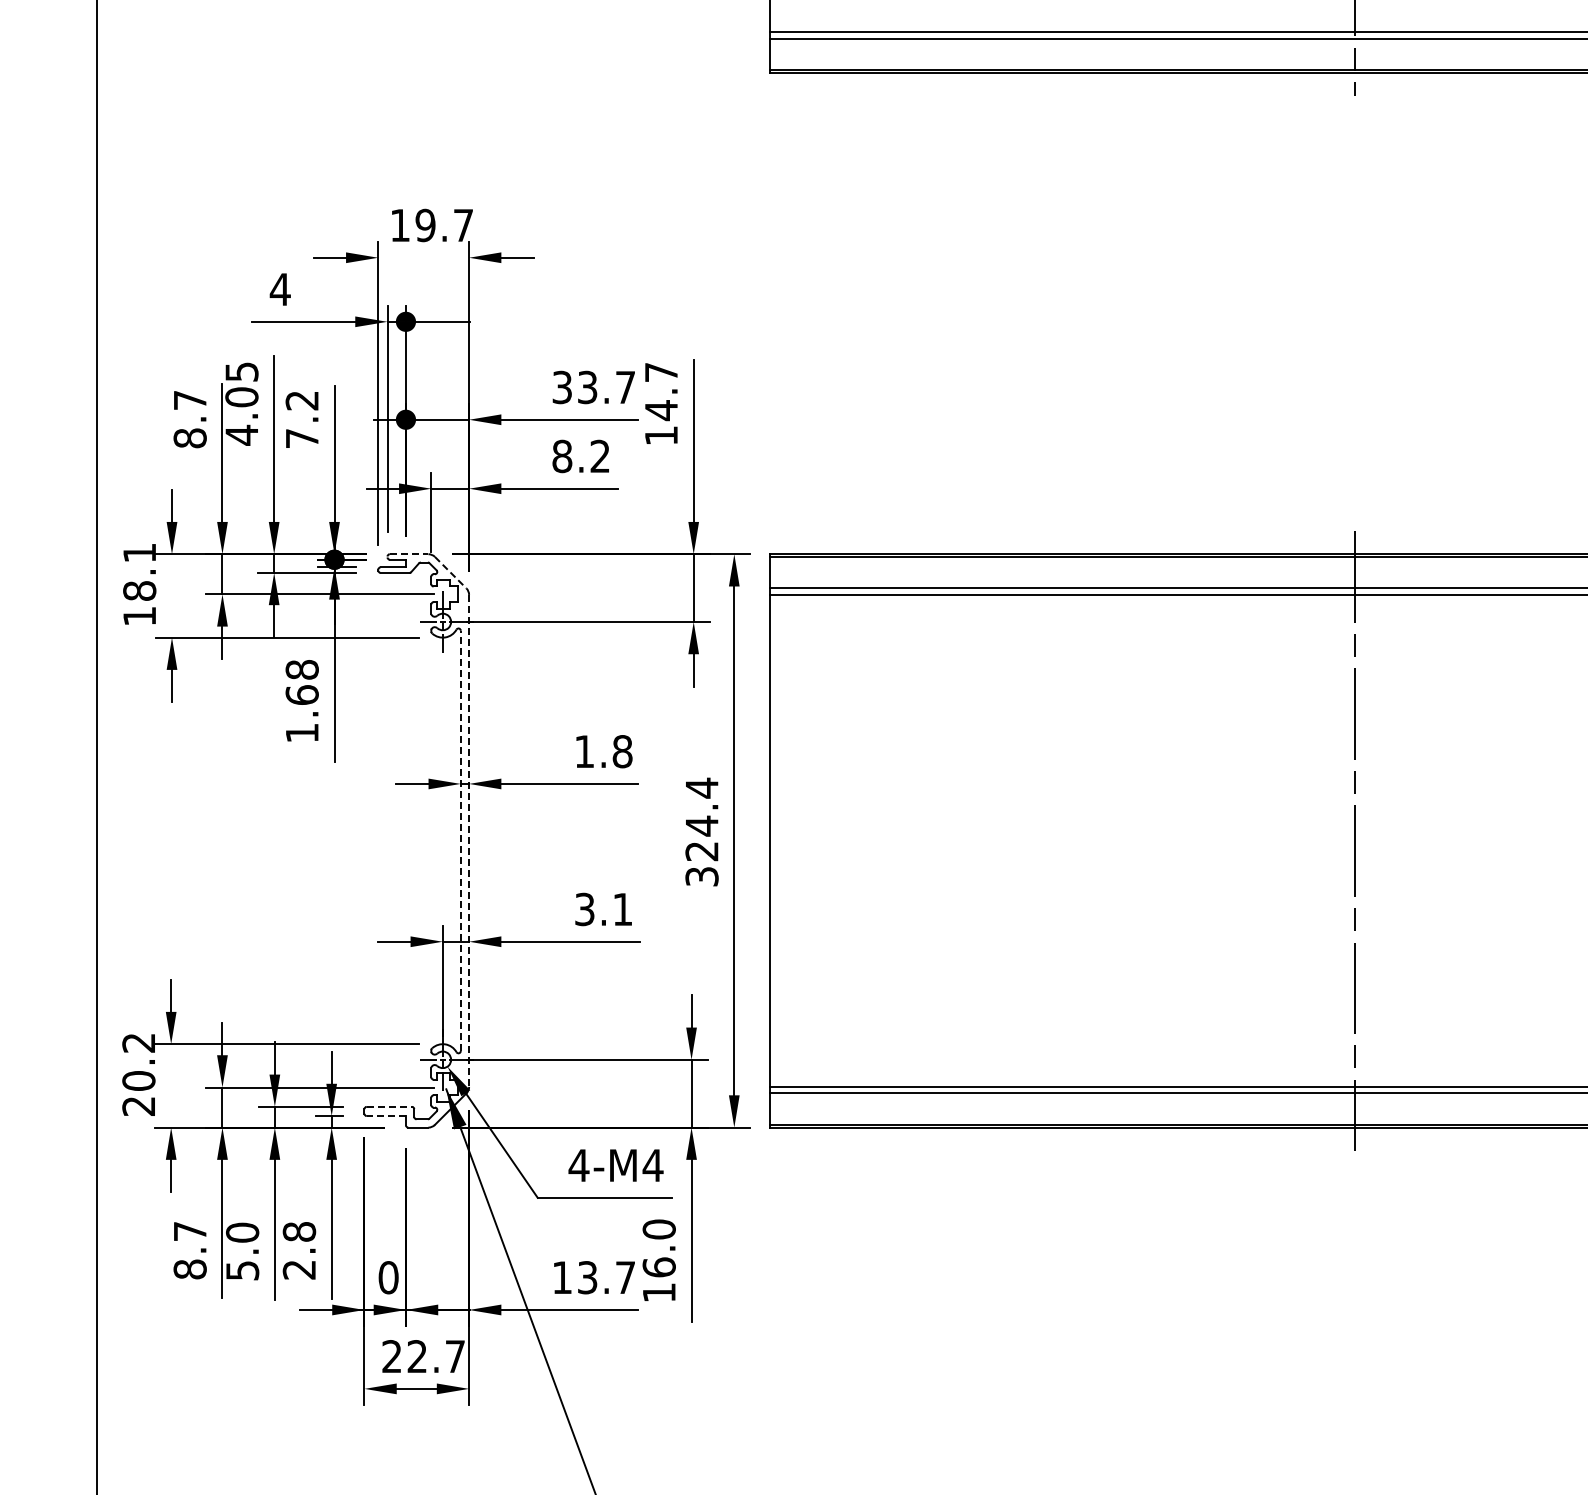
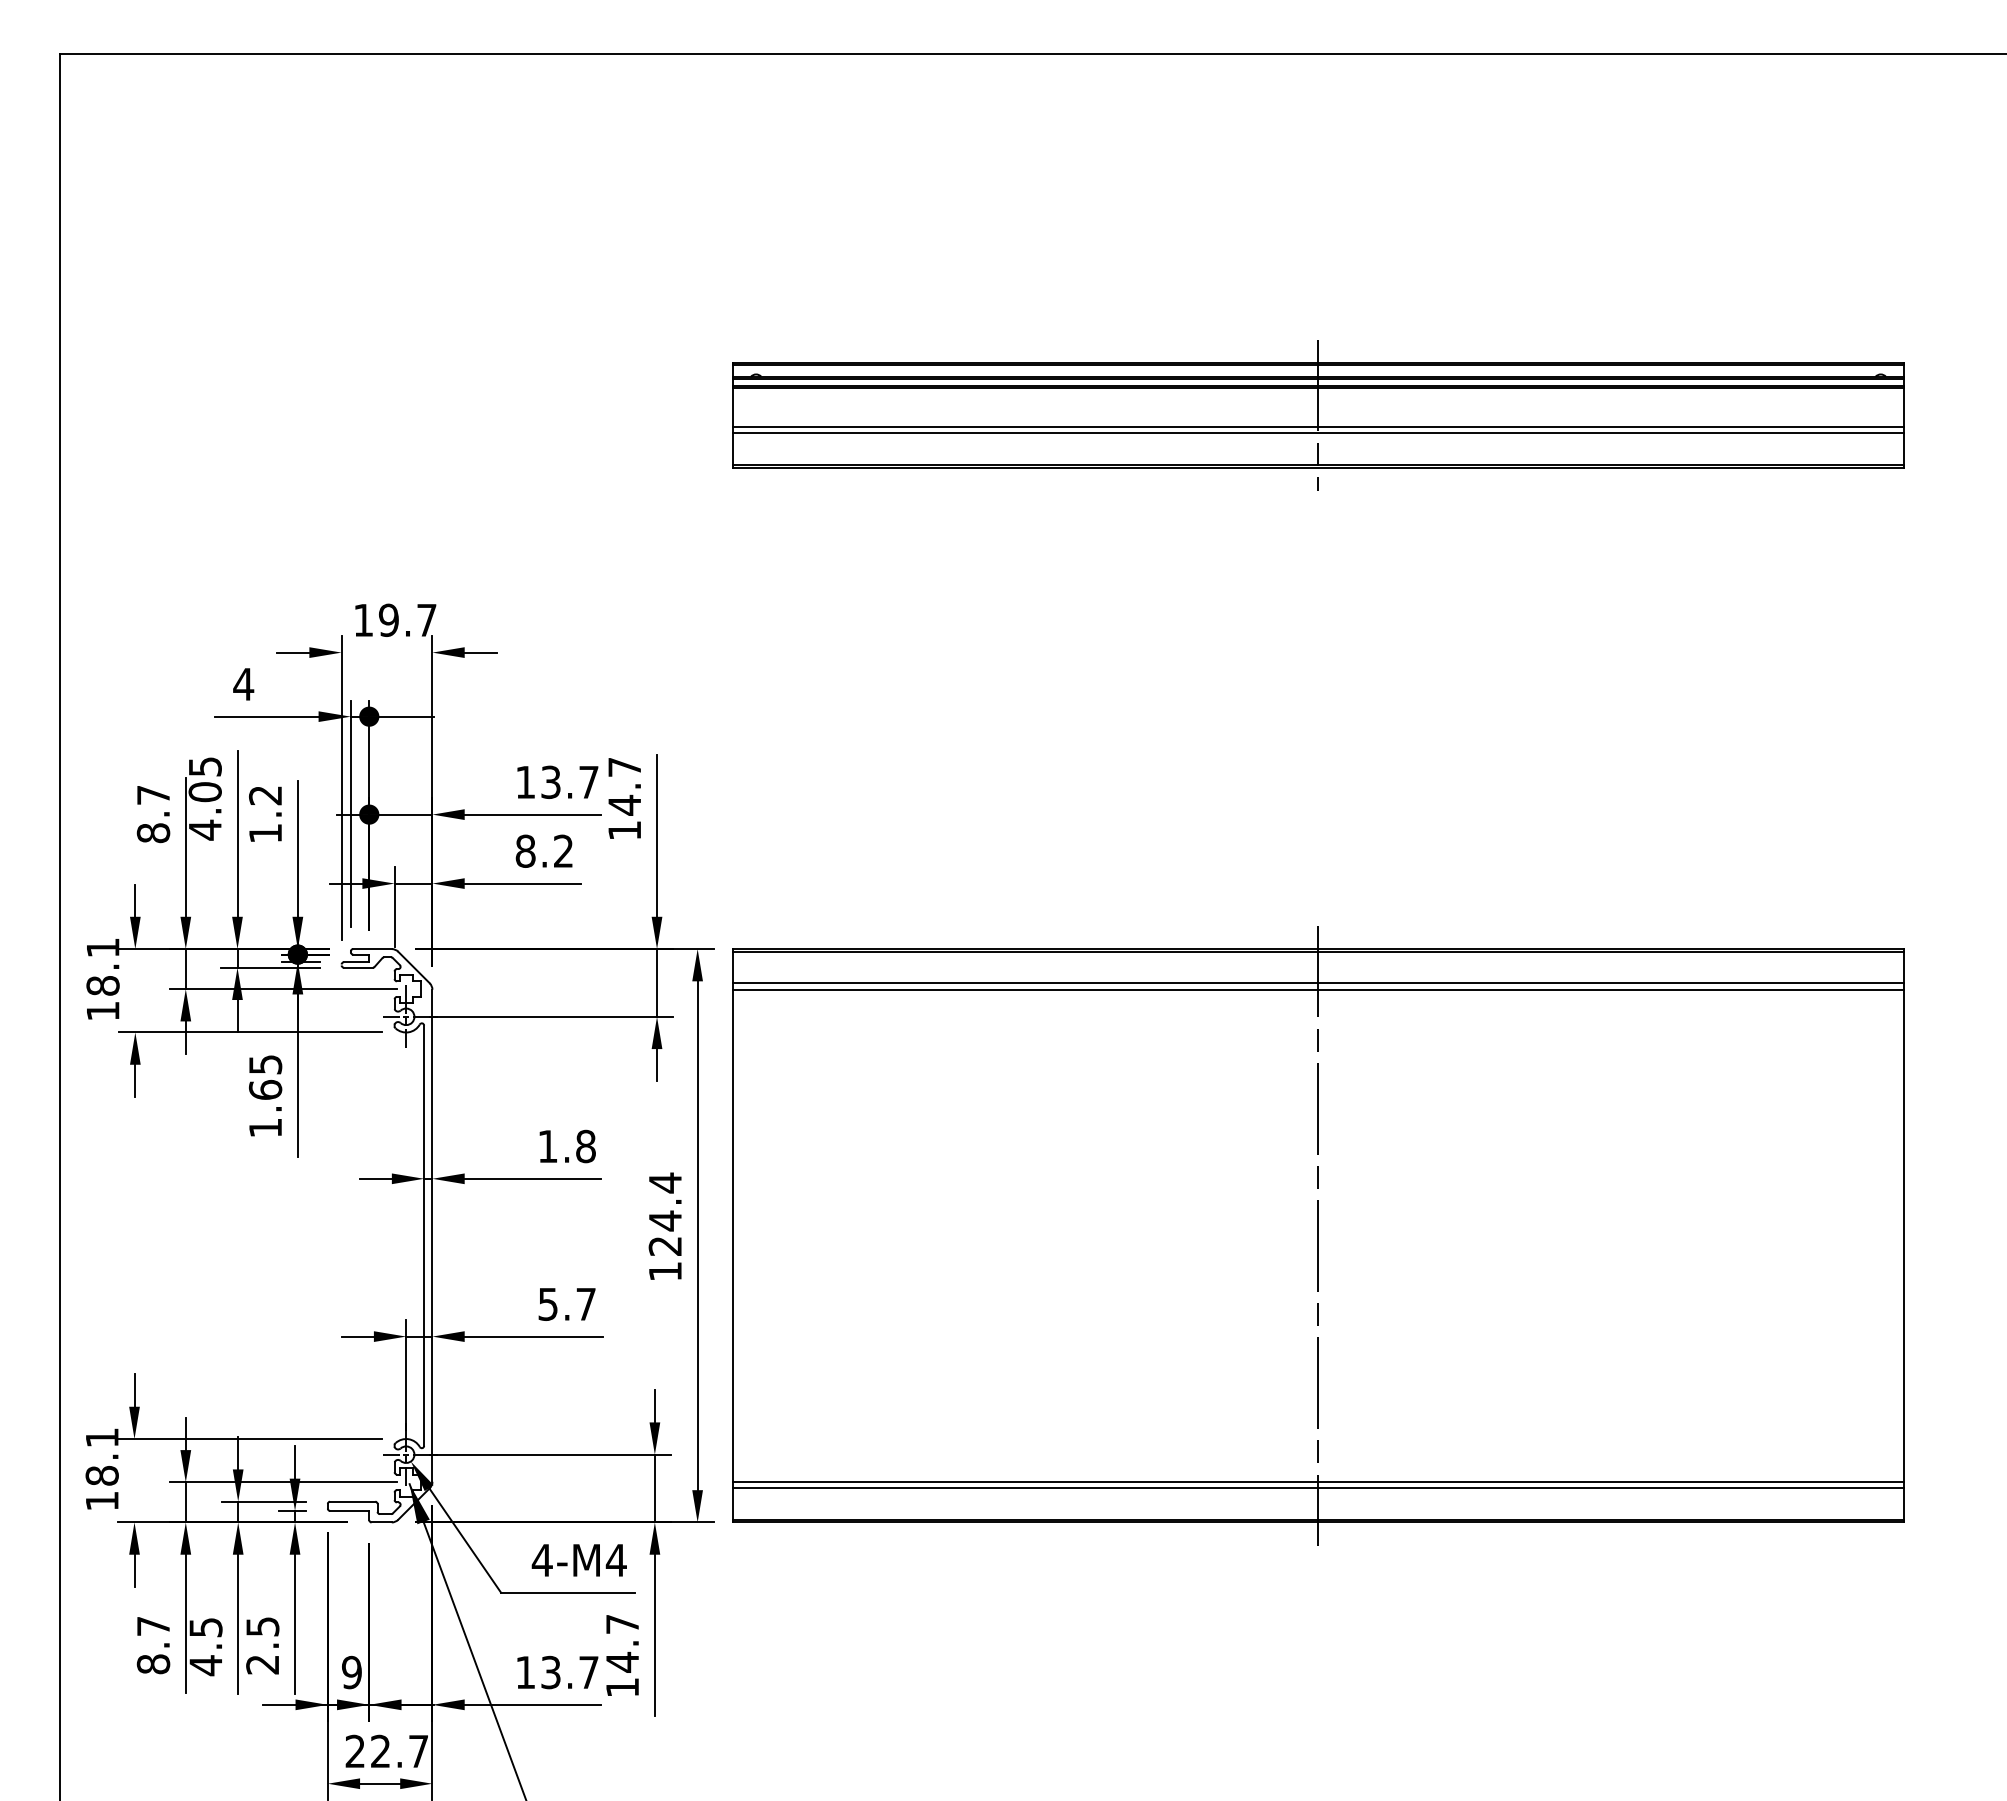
text: (562, 386) -> (525, 781), 33.7 -> 13.7
text: (302, 438) -> (265, 833), 7.2 -> 1.2
line: (409, 554) -> (372, 949), dashed -> solid
line: (451, 572) -> (414, 967), dashed -> solid
text: (302, 669) -> (265, 1064), 1.68 -> 1.65
line: (461, 840) -> (424, 1235), dashed -> solid
line: (469, 840) -> (432, 1235), dashed -> solid
text: (702, 876) -> (665, 1271), 324.4 -> 124.4
text: (604, 908) -> (567, 1303), 3.1 -> 5.7
text: (138, 1074) -> (101, 1469), 20.2 -> 18.1
line: (389, 1106) -> (352, 1501), dashed -> solid
line: (386, 1115) -> (349, 1510), dashed -> solid
text: (299, 1231) -> (262, 1626), 2.8 -> 2.5
text: (659, 1248) -> (622, 1643), 16.0 -> 14.7
text: (242, 1251) -> (205, 1646), 5.0 -> 4.5
text: (388, 1277) -> (351, 1672), 0 -> 9

